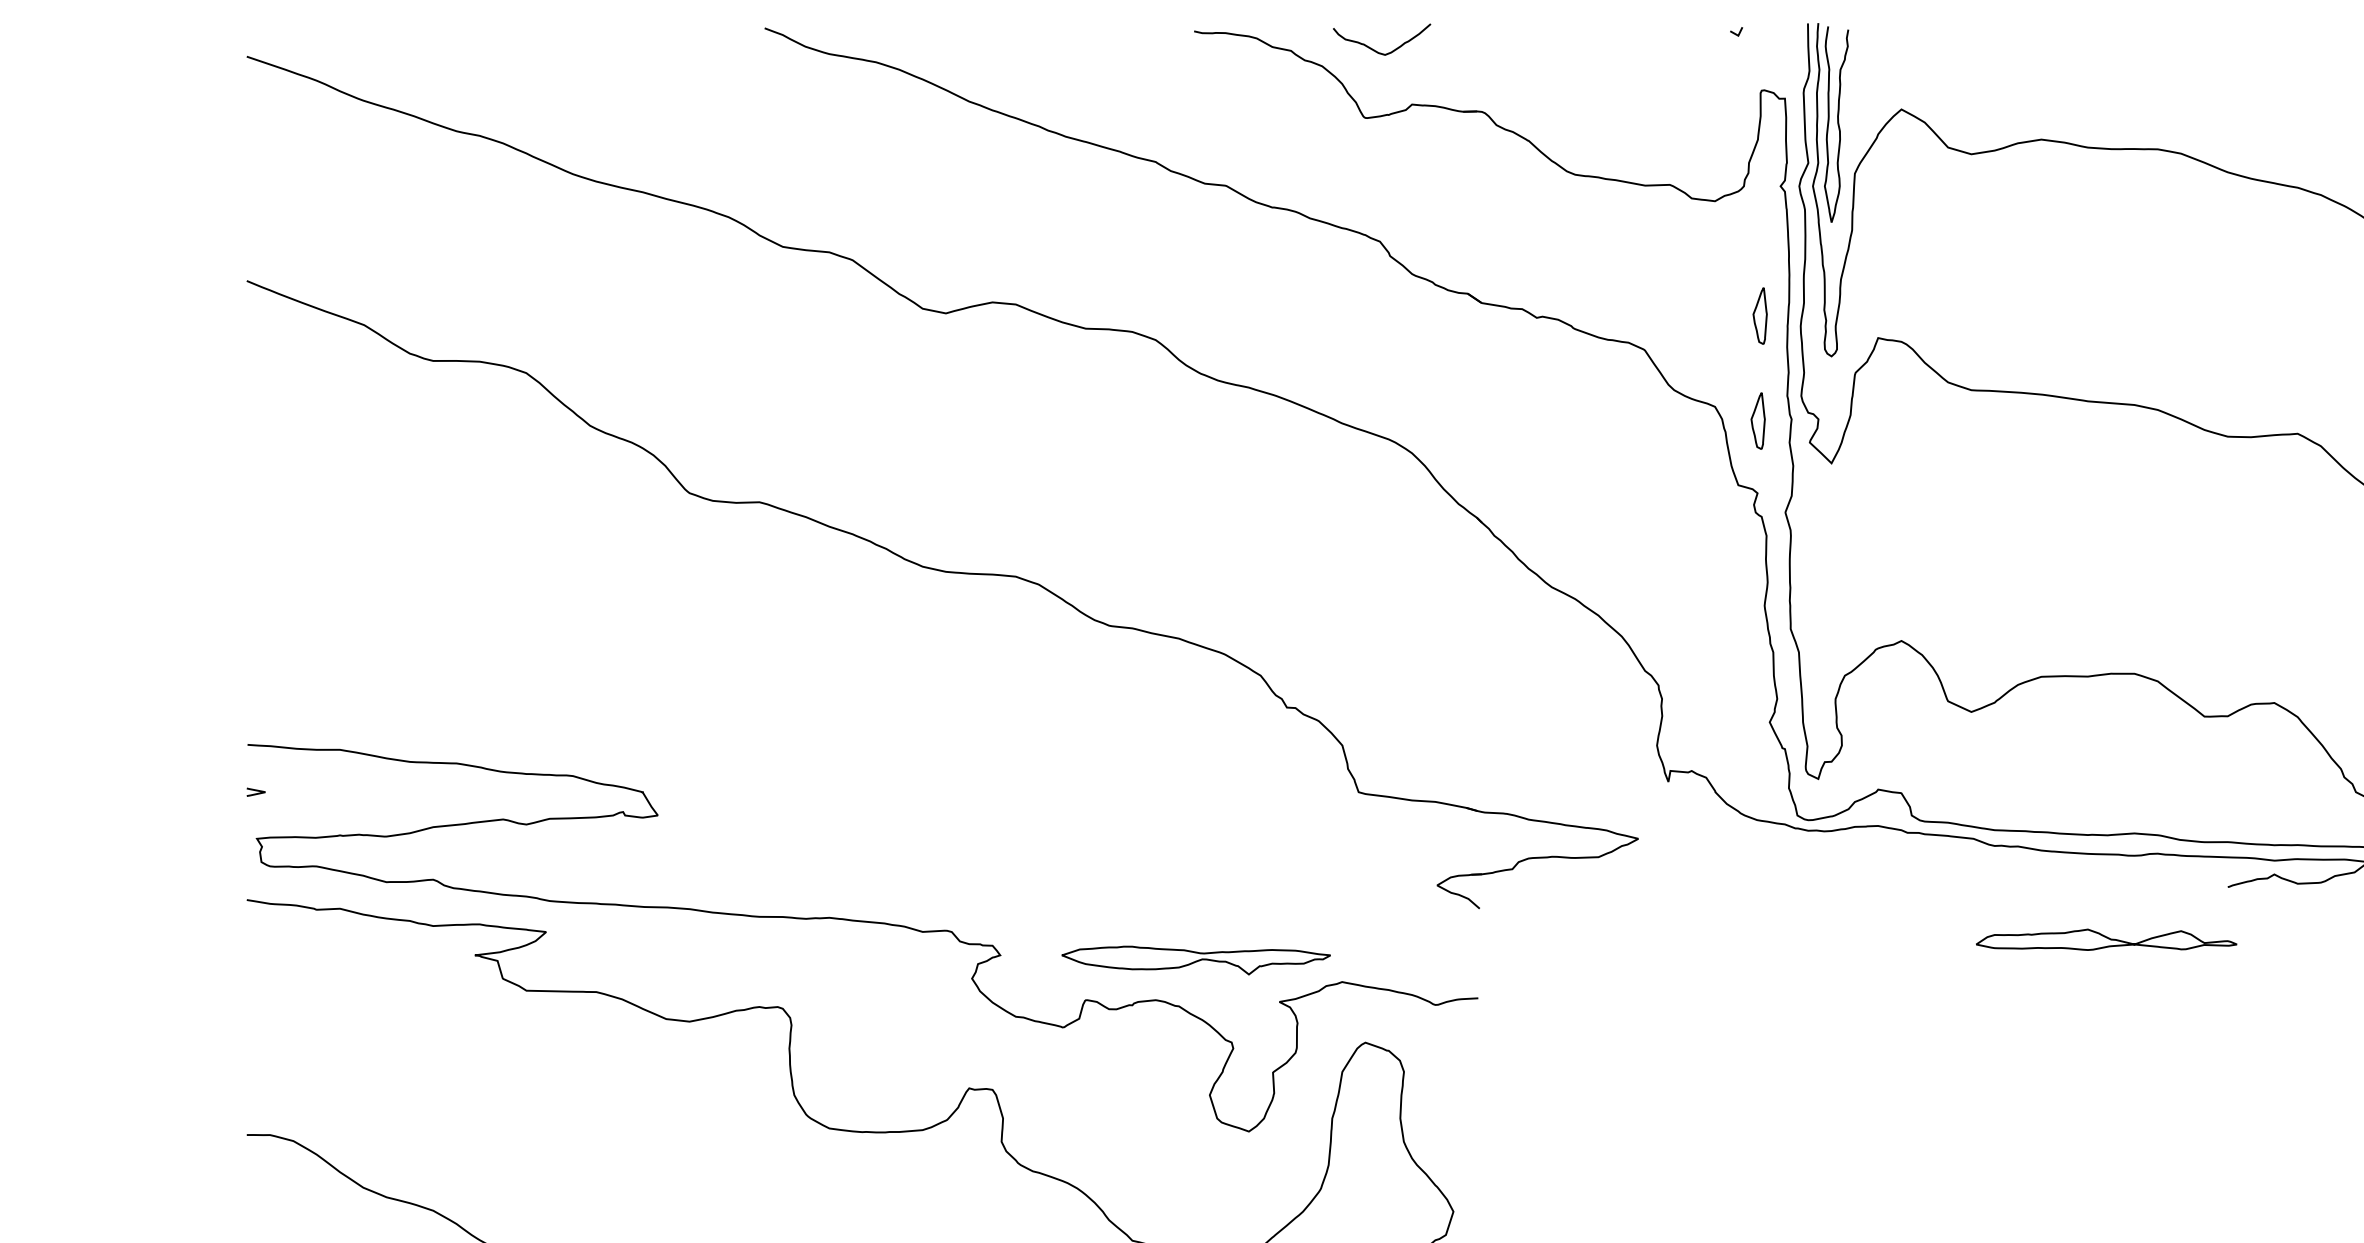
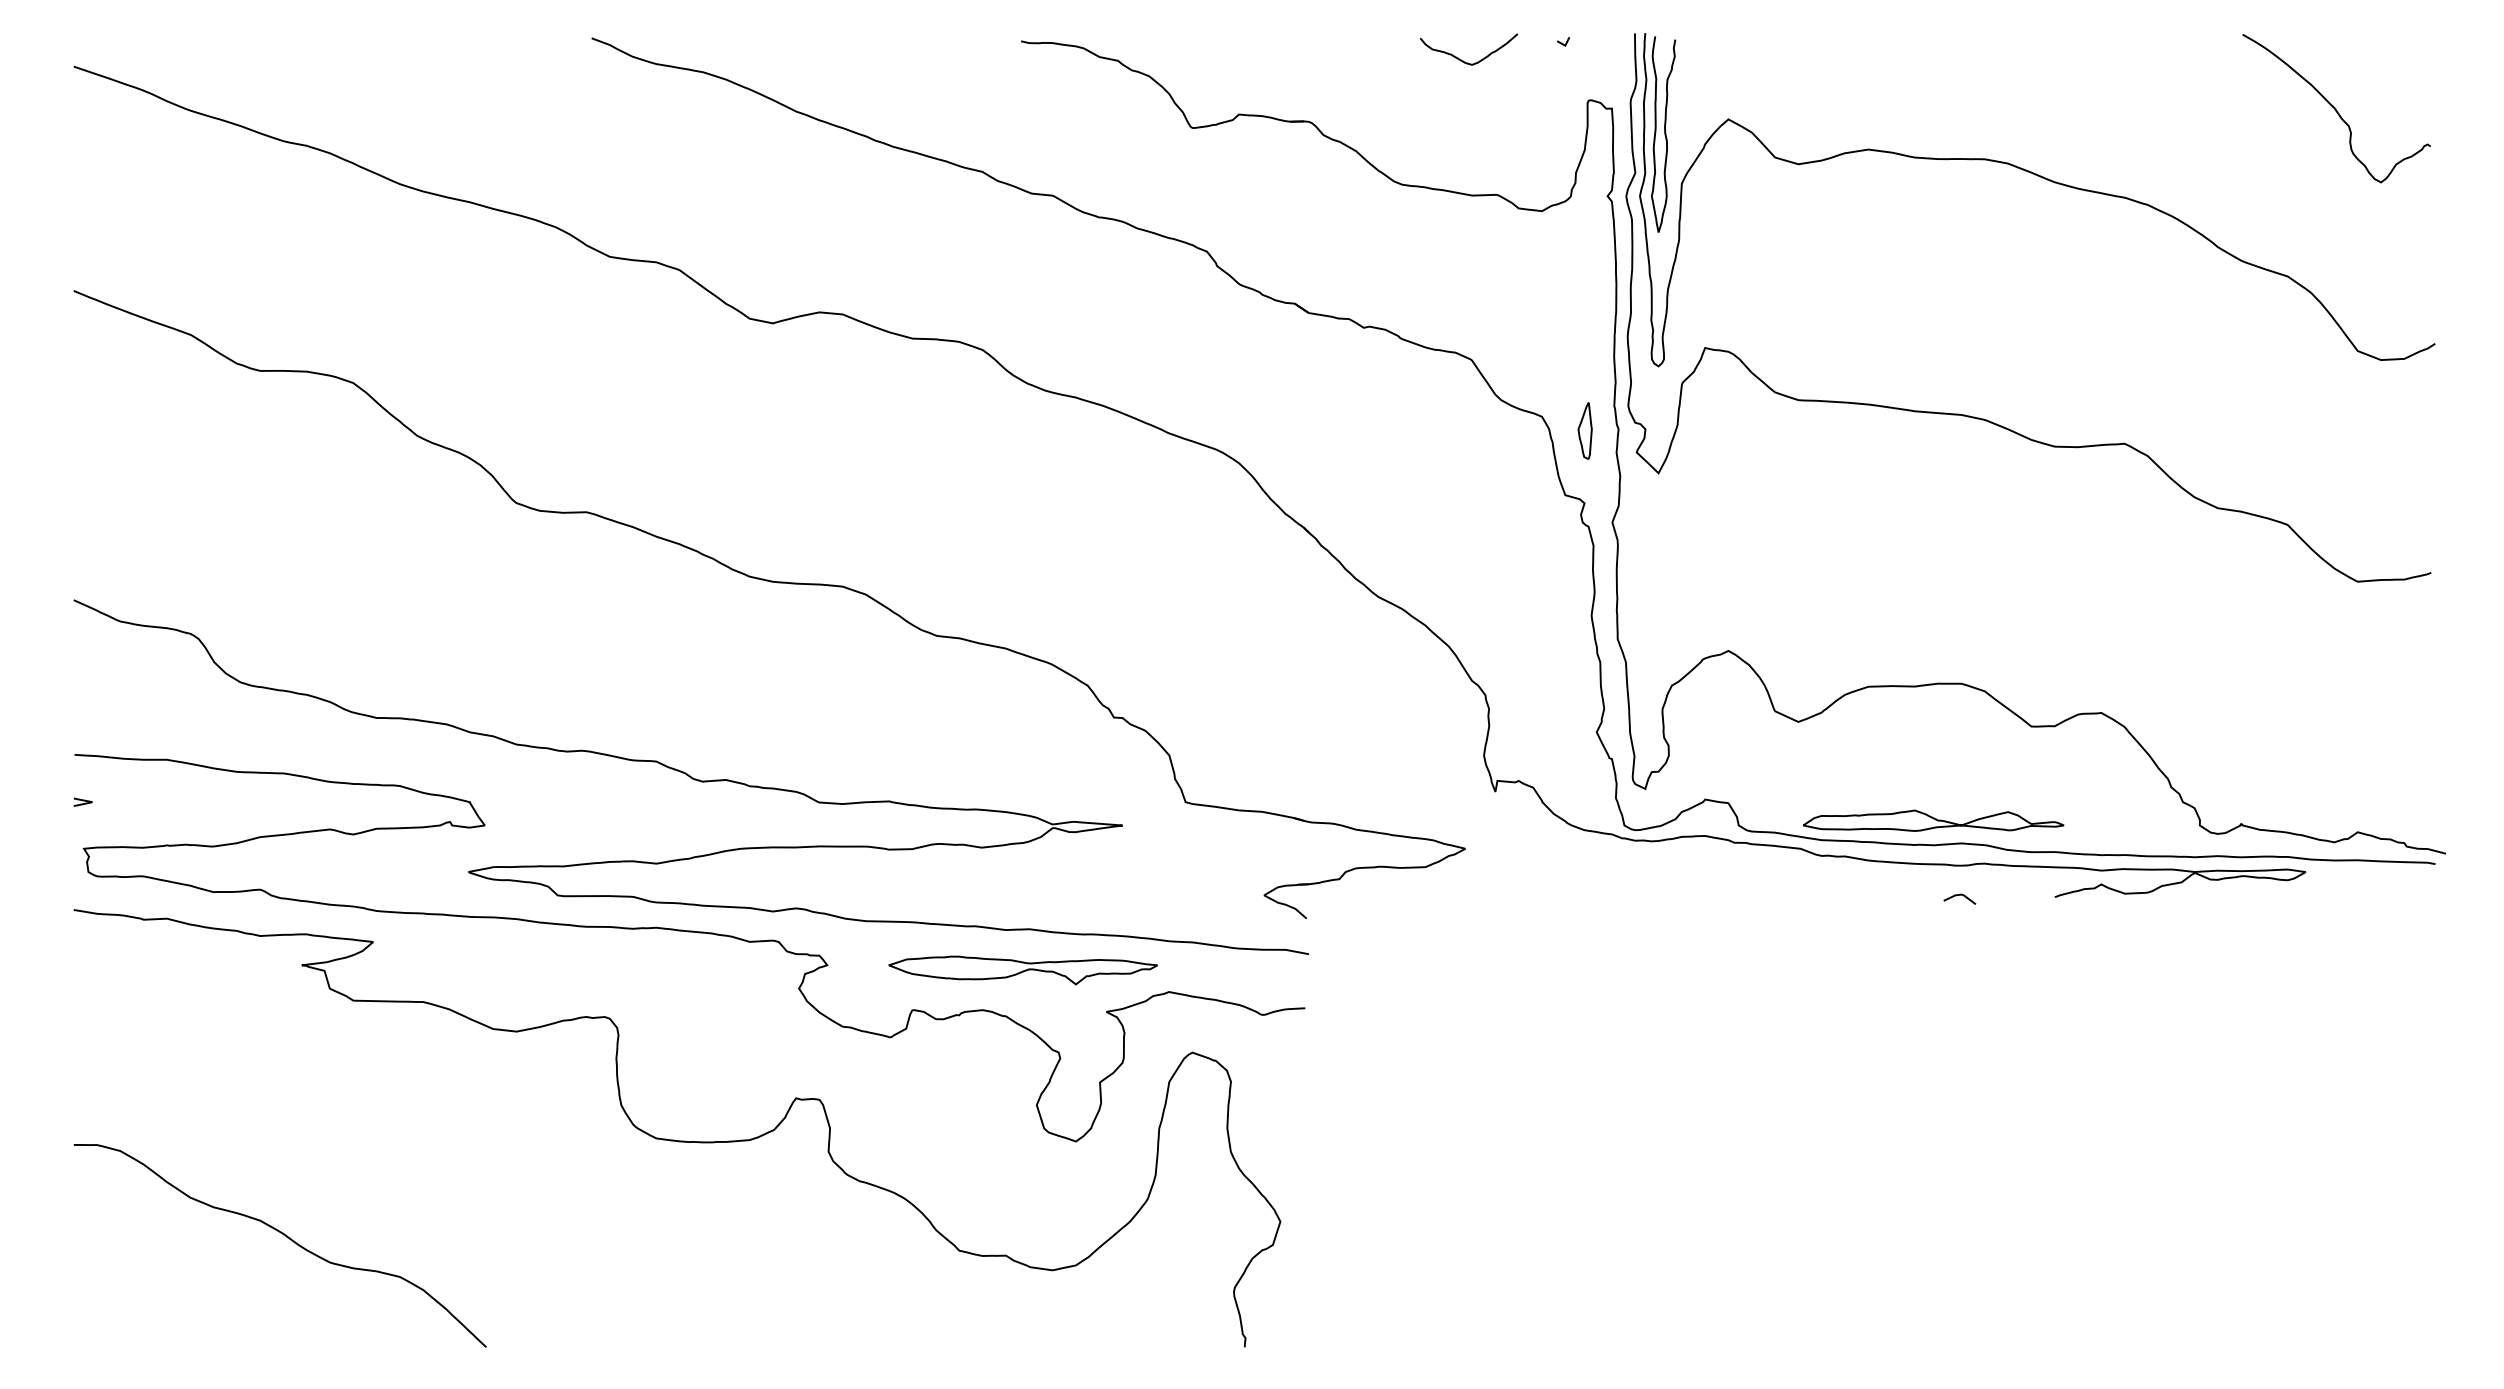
curve: (1376, 50) -> (1463, 60), moved
part: (1759, 315) -> (1586, 325), removed
curve: (863, 766) -> (690, 776), added
curve: (2132, 885) -> (1959, 895), added
part: (2106, 939) -> (1933, 820), moved

